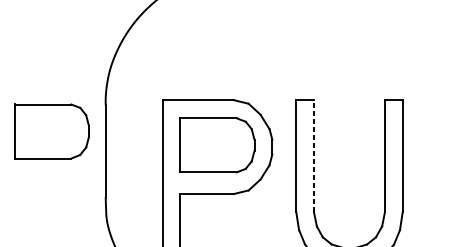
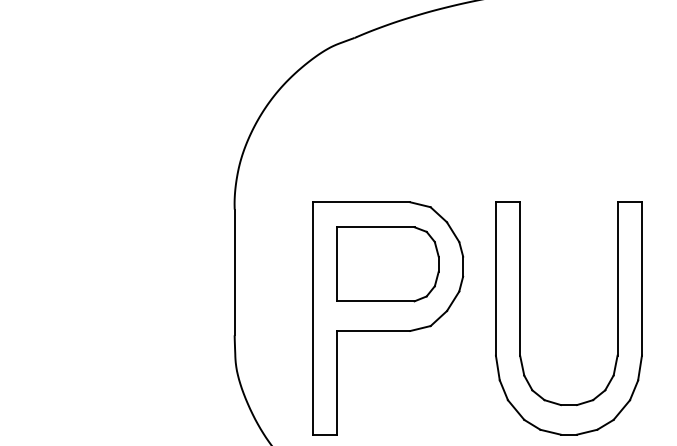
part: (51, 131) -> (160, 245), removed
line: (314, 156) -> (520, 279), dashed -> solid

